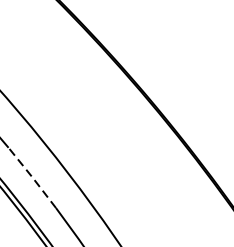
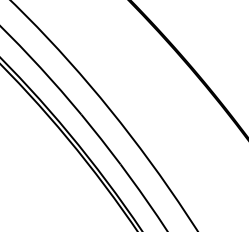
line: (32, 177) -> (101, 139), dashed -> solid

